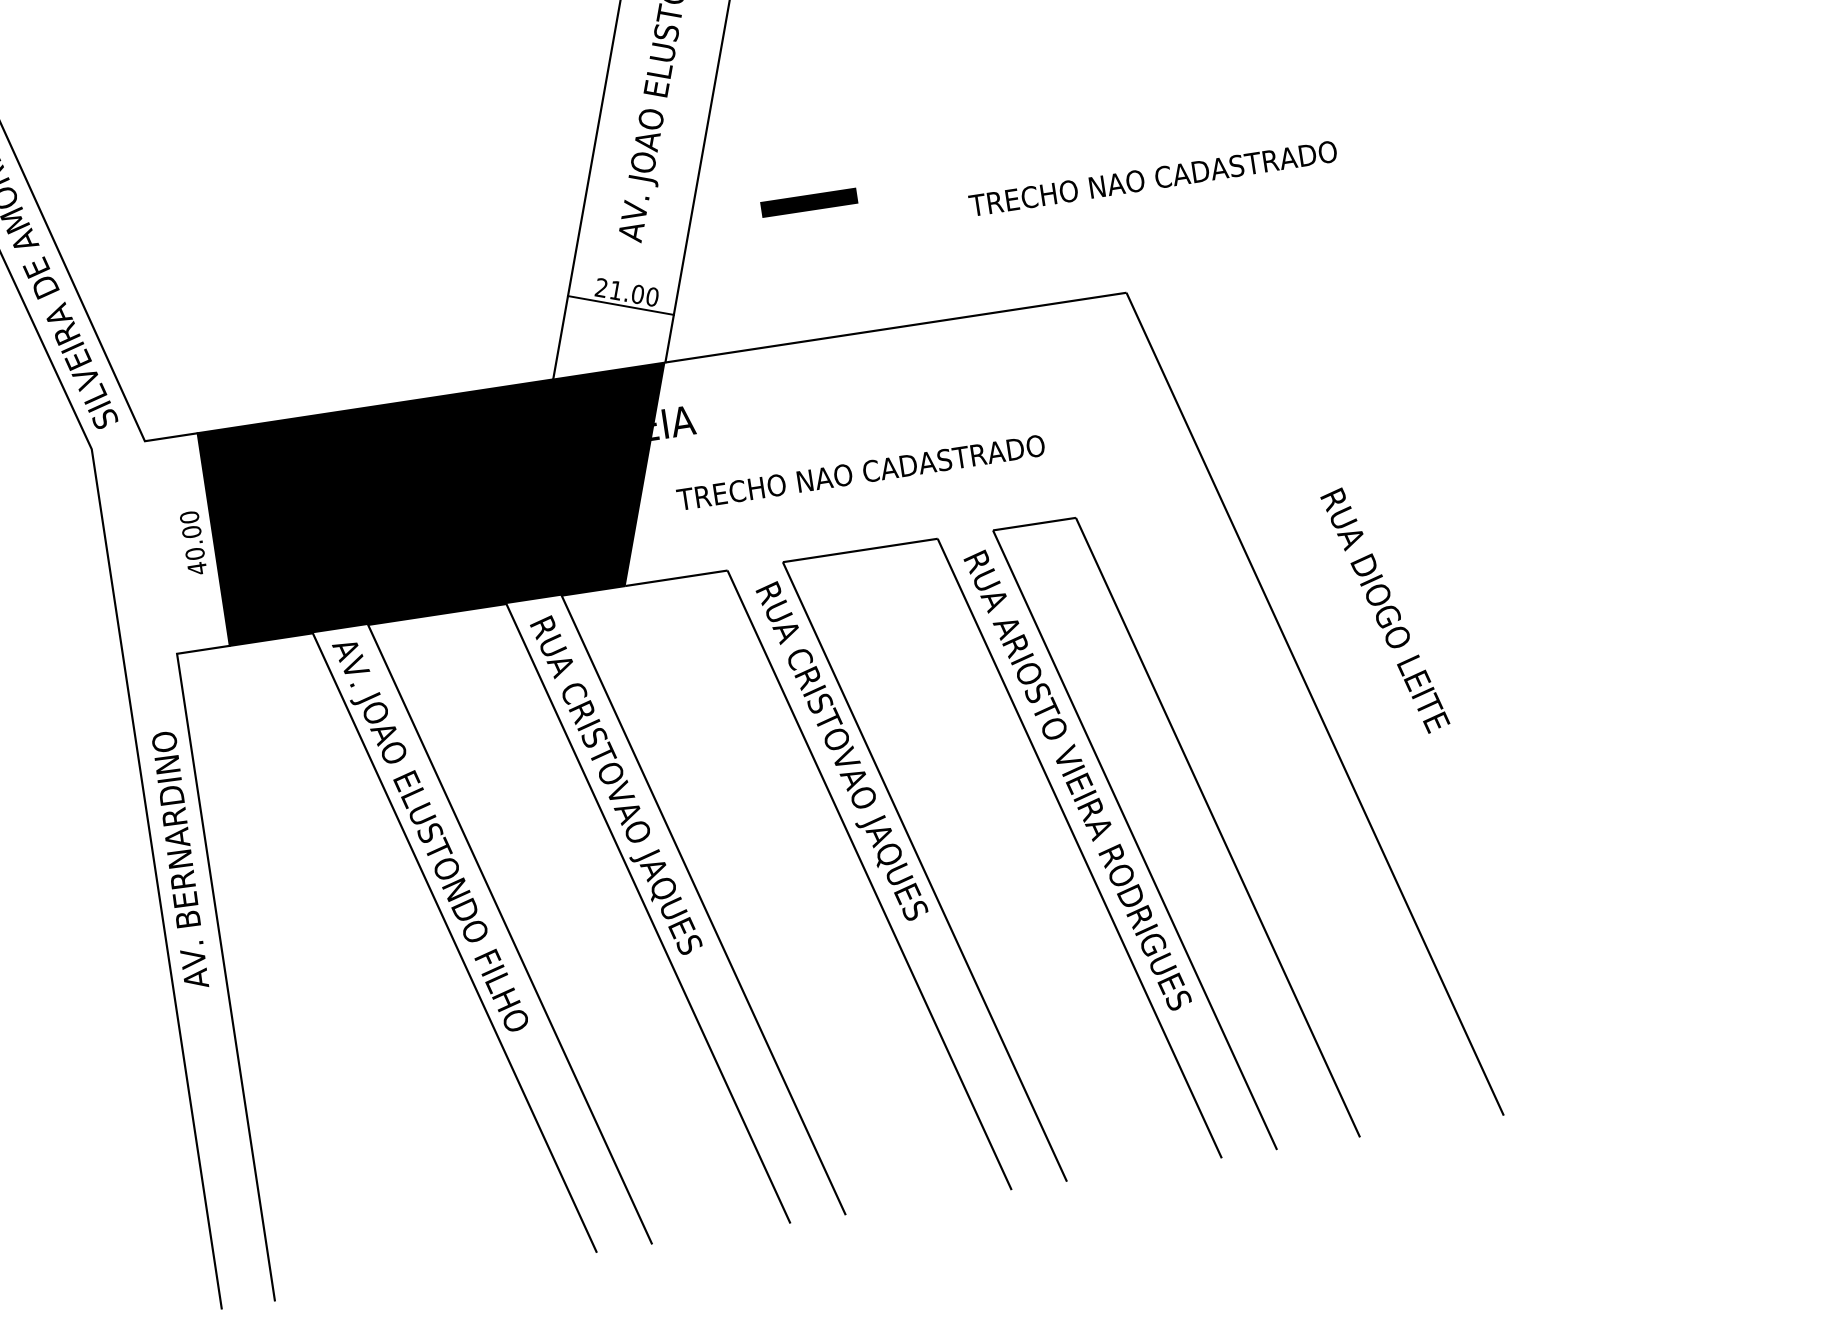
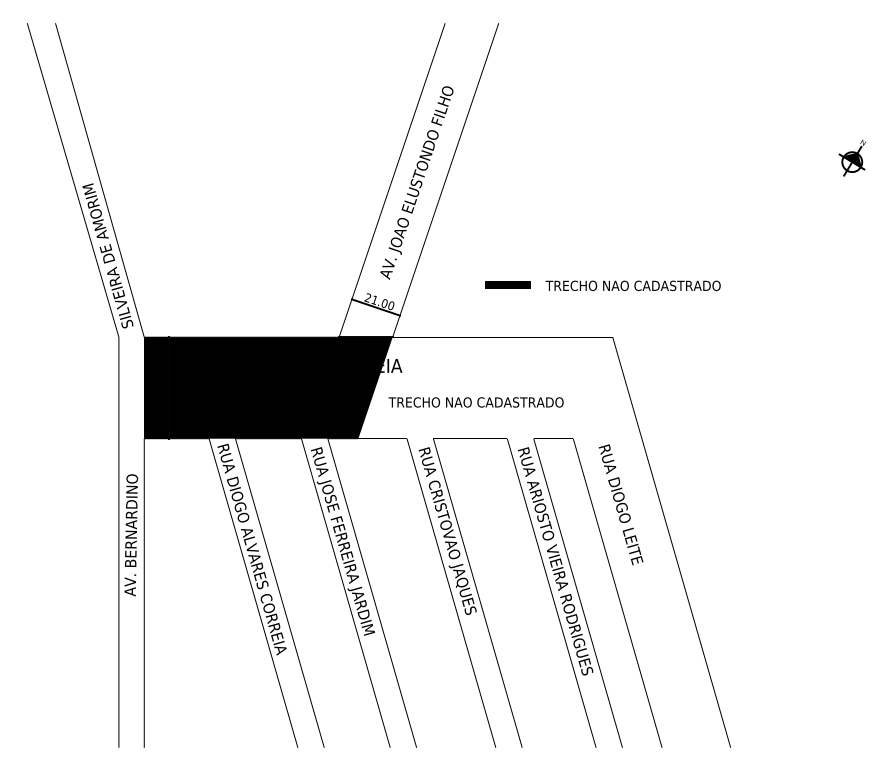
line: (807, 202) -> (507, 284), moved
fill: (186, 542) -> (156, 387), added
text: (1384, 610) -> (620, 504), moved
text: (636, 838) -> (345, 557), RUA CRISTOVAO JAQUES -> RUA JOSE FERREIRA JARDIM
text: (436, 852) -> (251, 549), AV. JOAO ELUSTONDO FILHO -> RUA DIOGO ALVARES CORREIA

